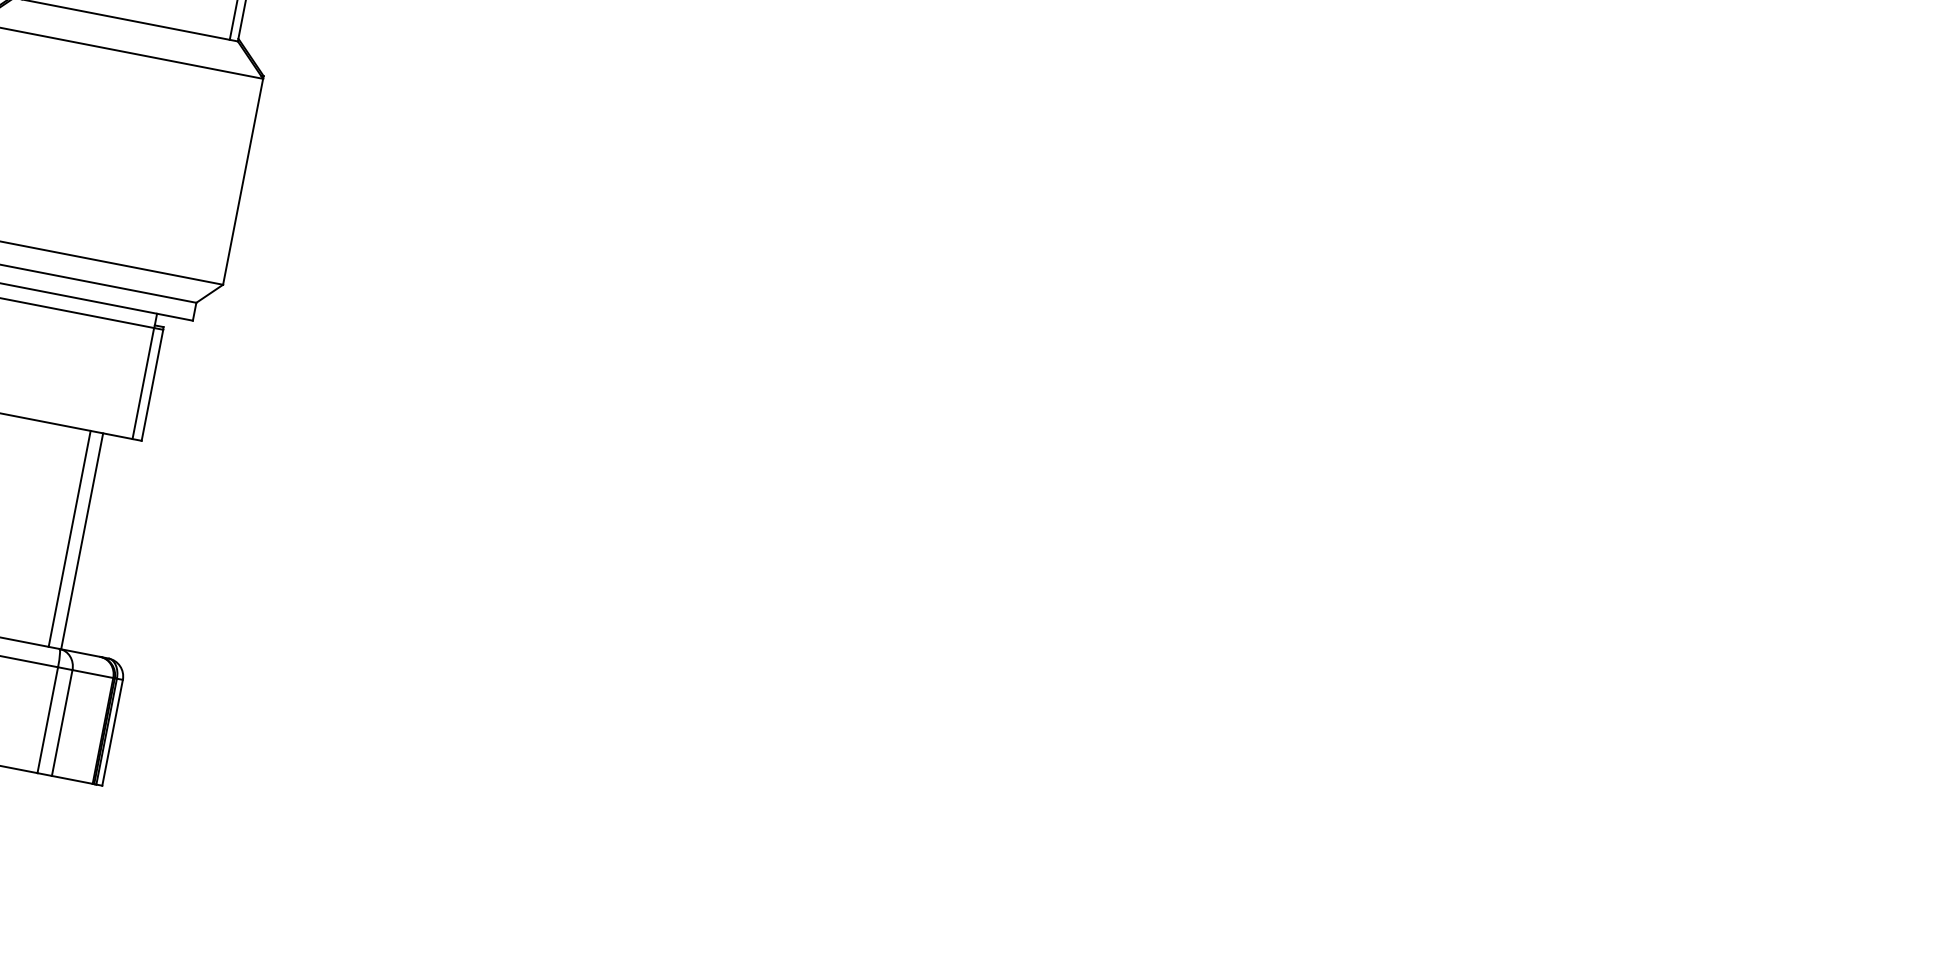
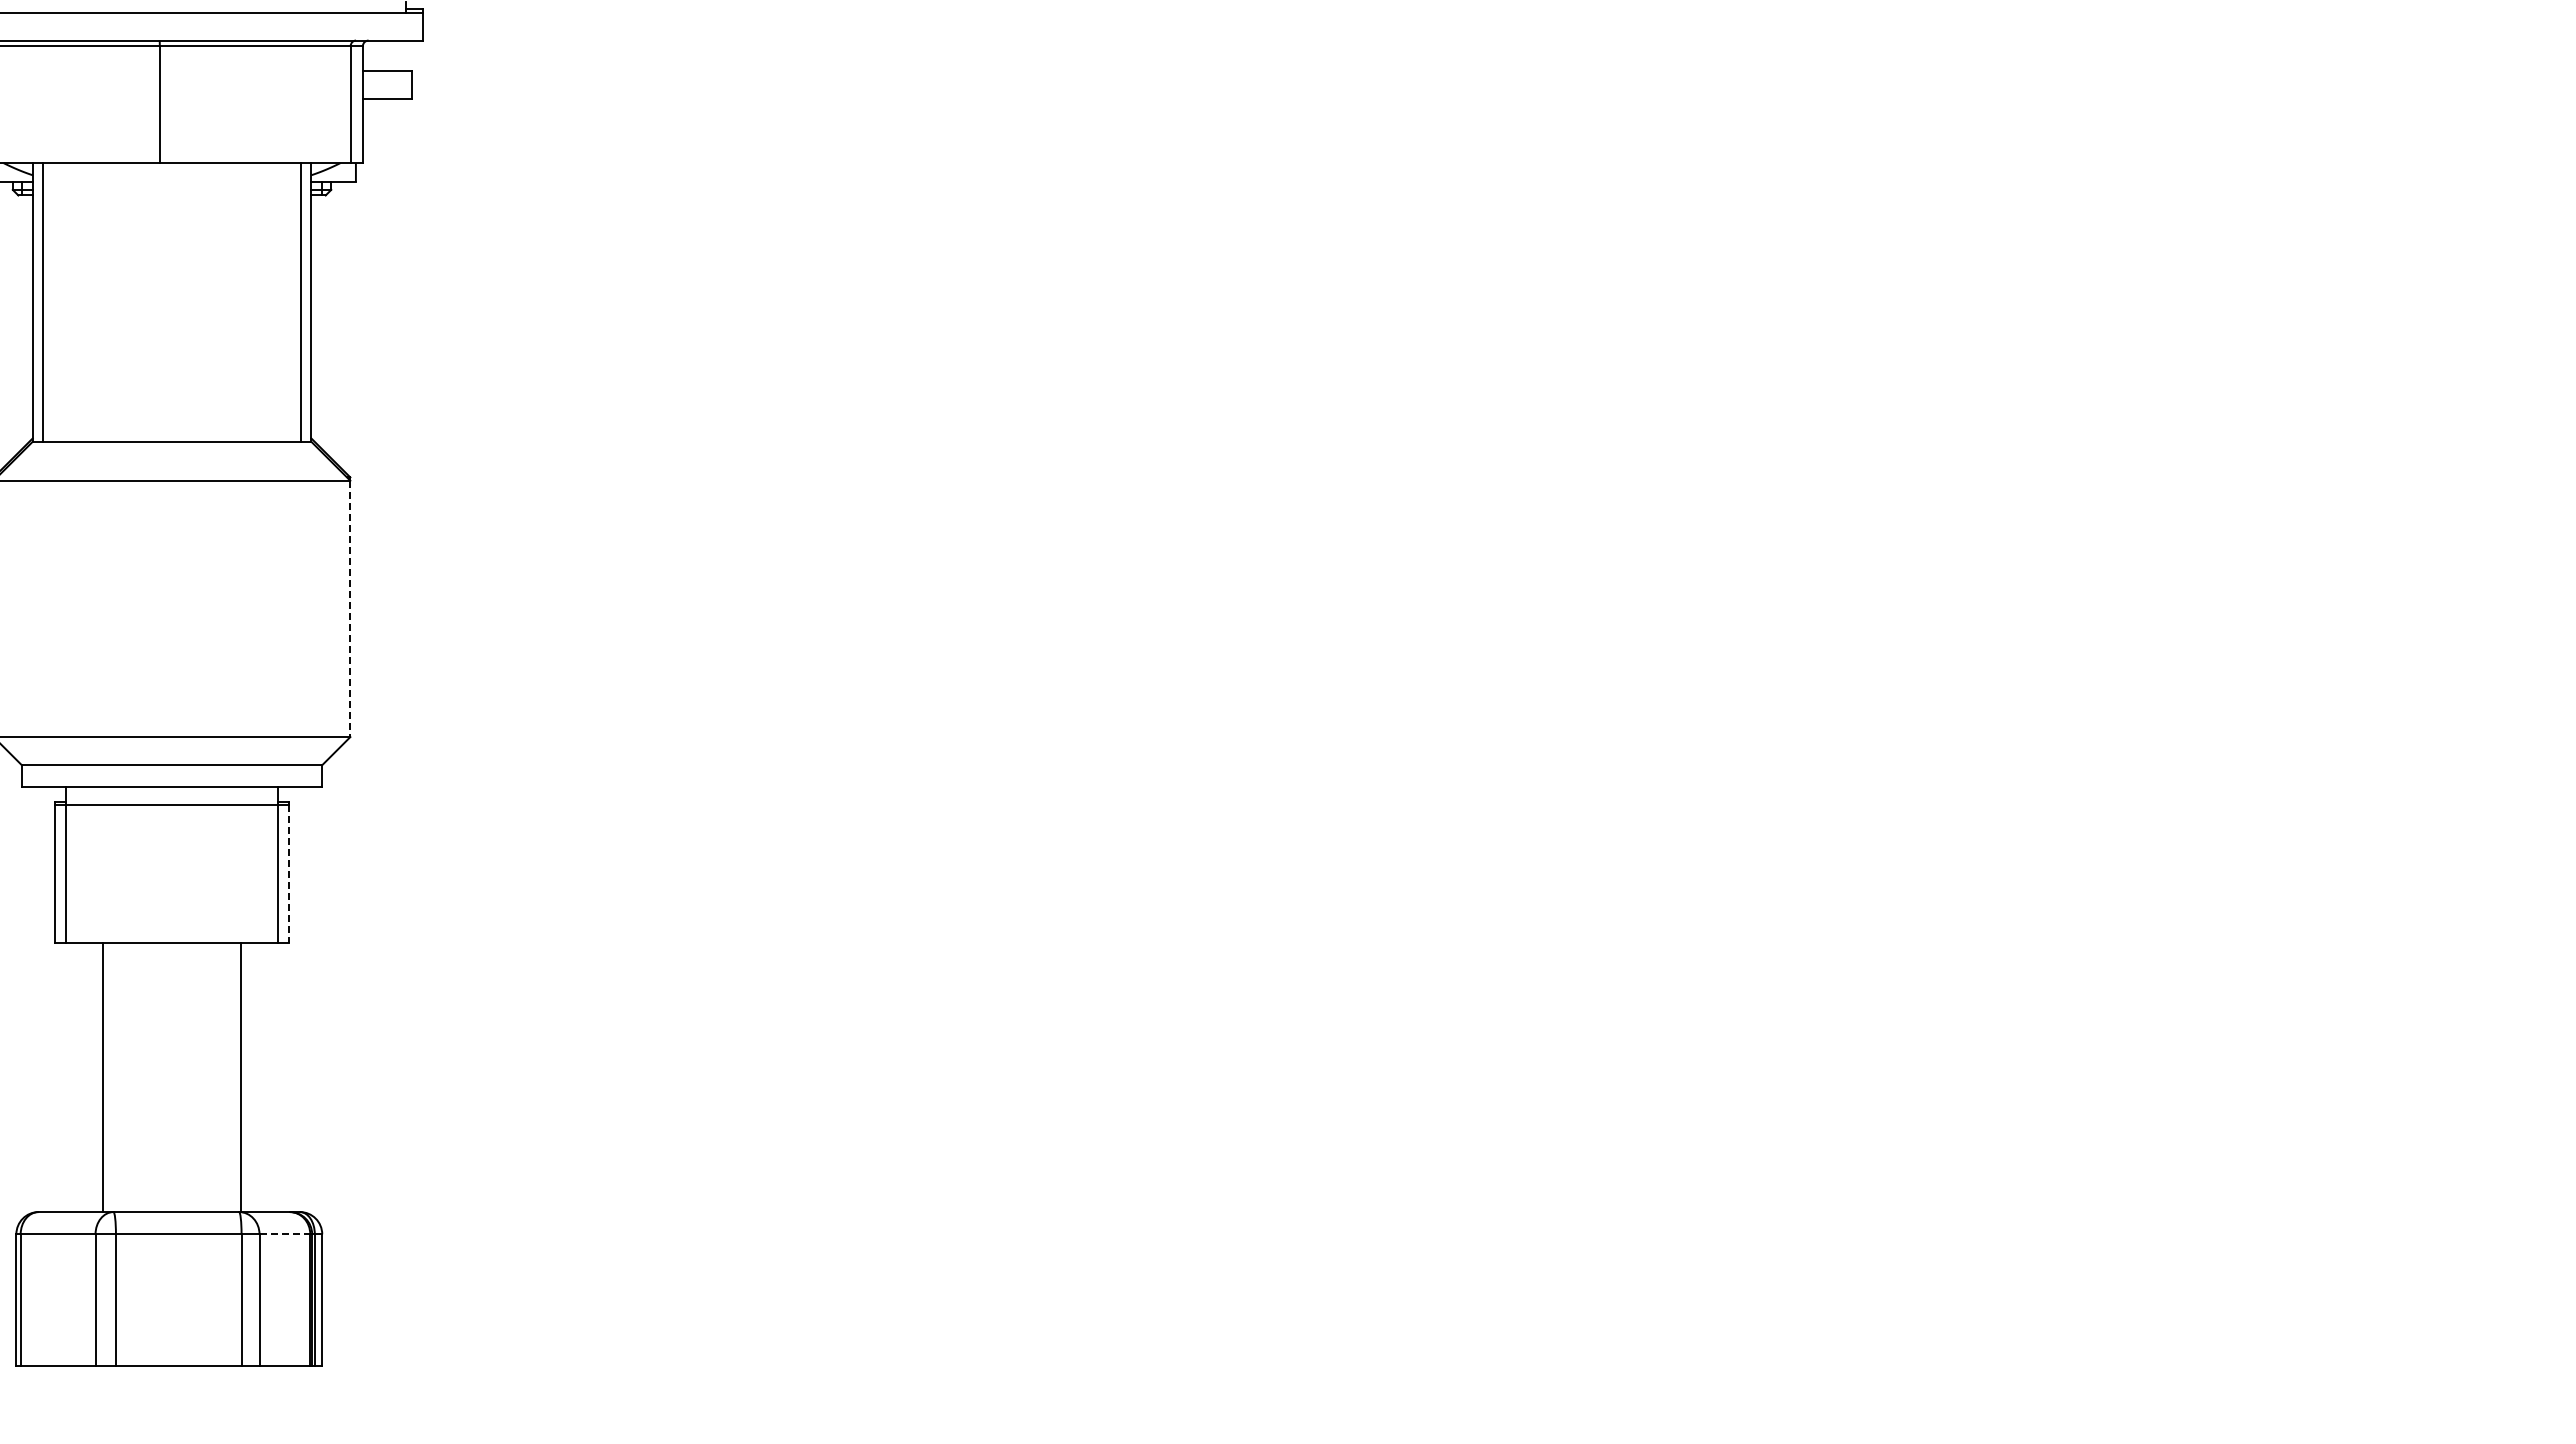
line: (243, 182) -> (350, 609), solid -> dashed
line: (152, 385) -> (289, 874), solid -> dashed
line: (69, 538) -> (225, 1077), removed
line: (93, 674) -> (285, 1234), solid -> dashed

